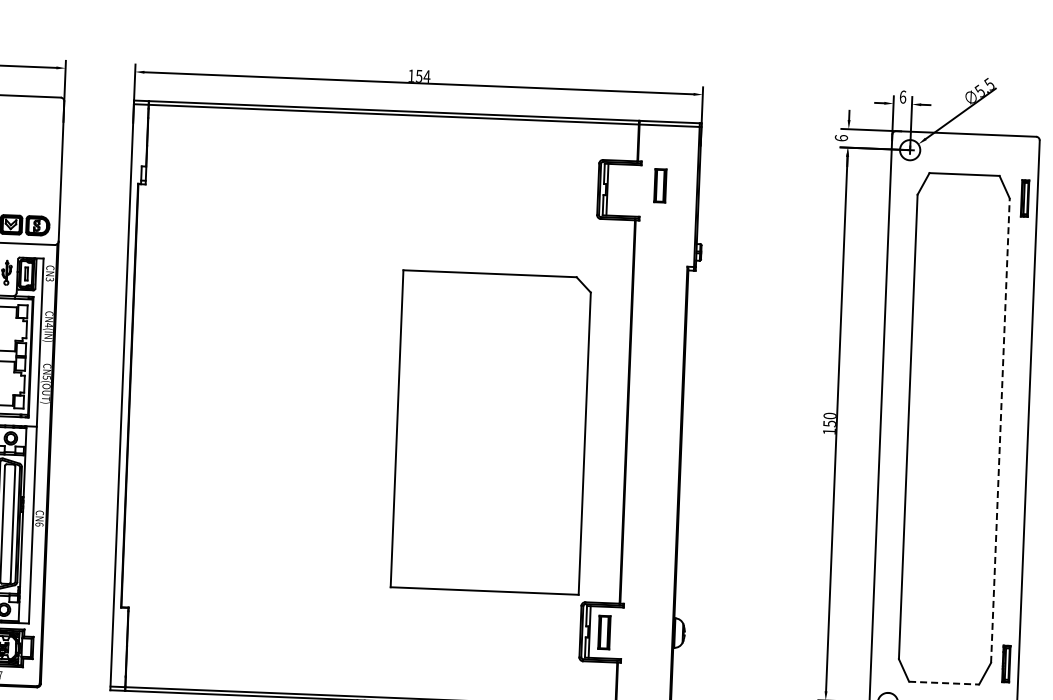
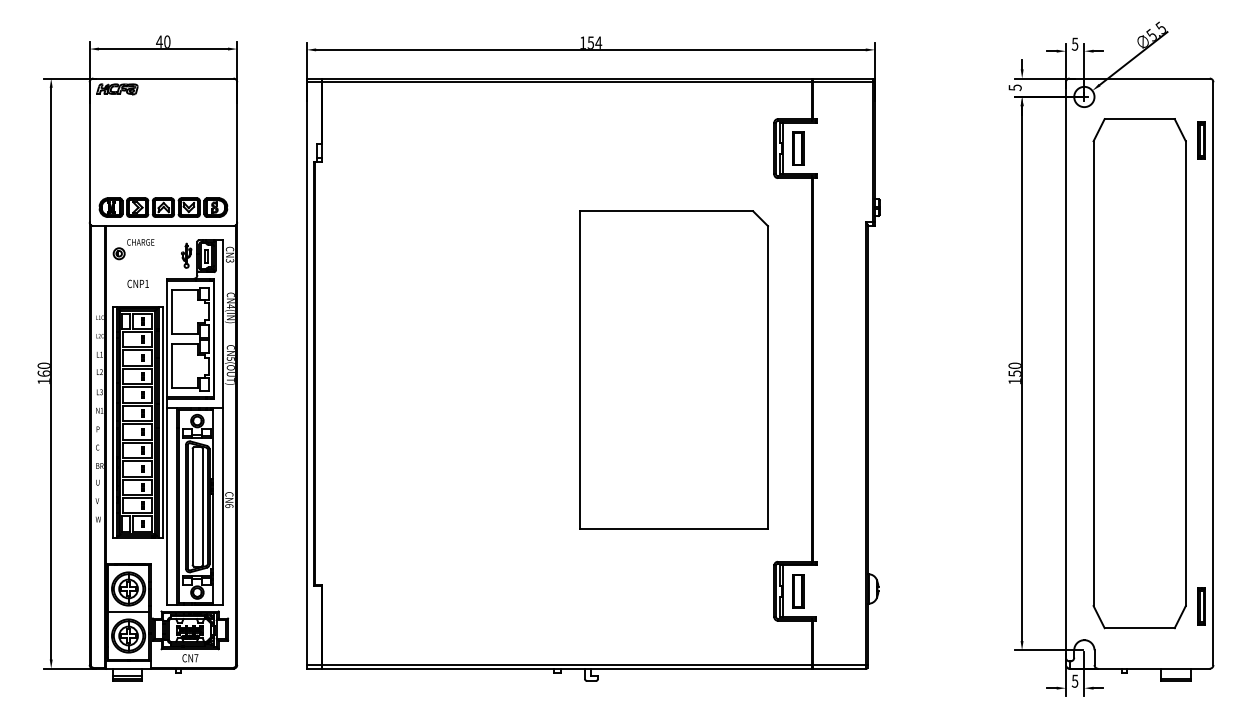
text: (902, 96) -> (1074, 43), 6 -> 5
text: (840, 137) -> (1014, 87), 6 -> 5
part: (660, 185) -> (798, 148), moved
line: (1000, 430) -> (1185, 373), dashed -> solid
part: (490, 432) -> (673, 369), moved
line: (944, 683) -> (1140, 628), dashed -> solid

